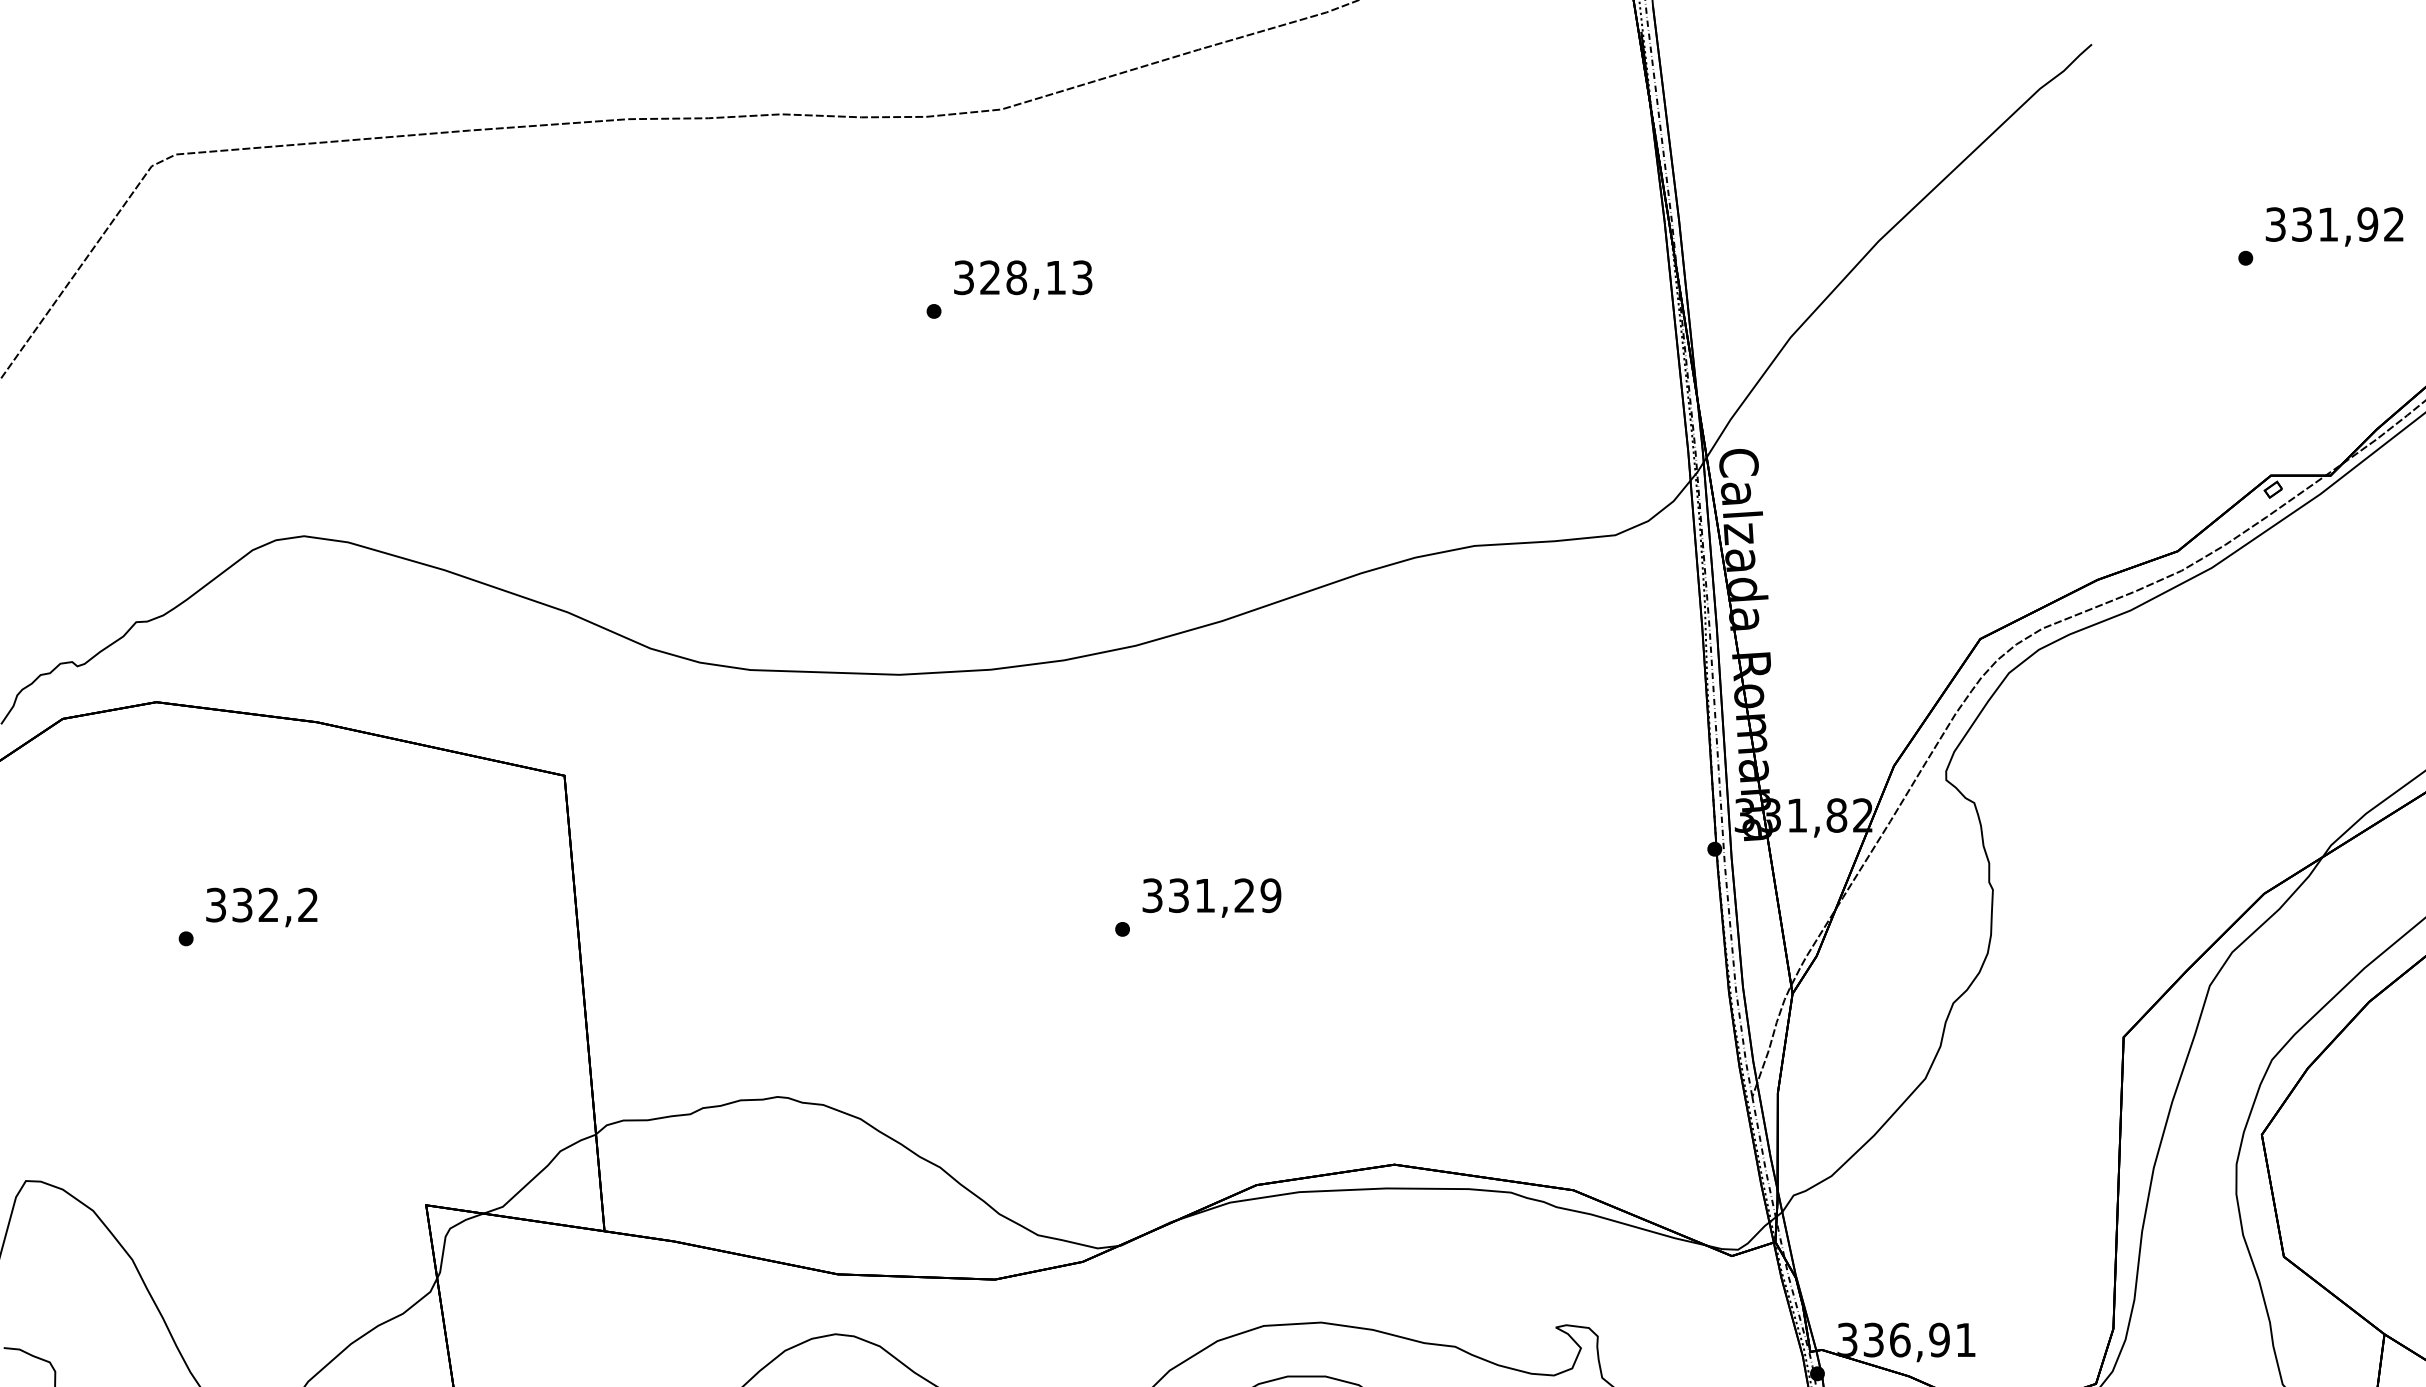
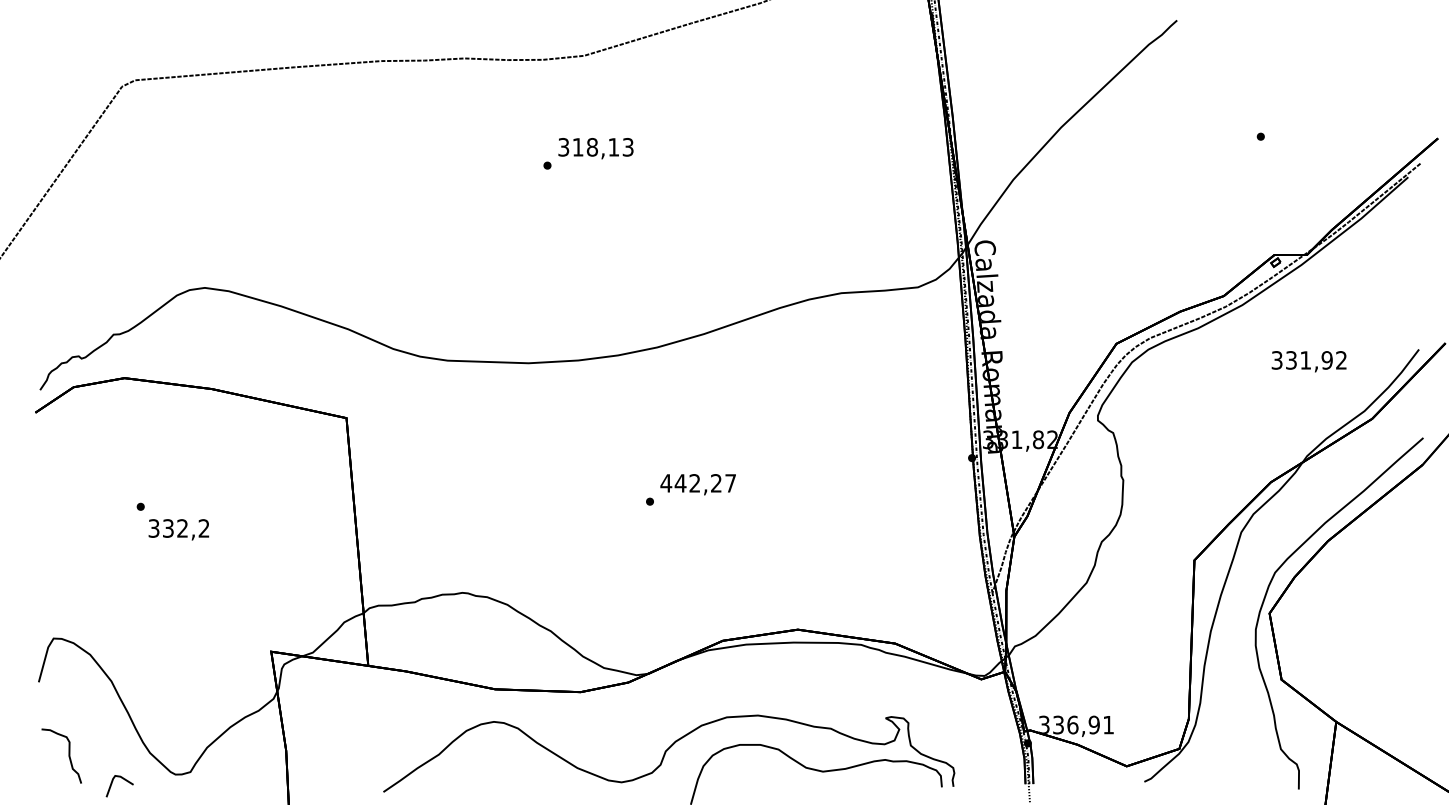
text: (2333, 226) -> (1308, 361), moved
text: (989, 278) -> (577, 147), 328,13 -> 318,13
text: (1211, 895) -> (698, 483), 331,29 -> 442,27
text: (261, 906) -> (178, 529), moved

